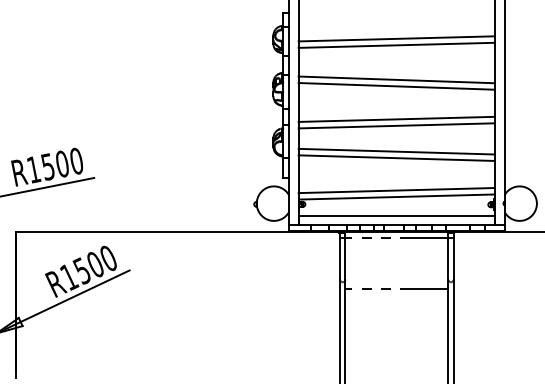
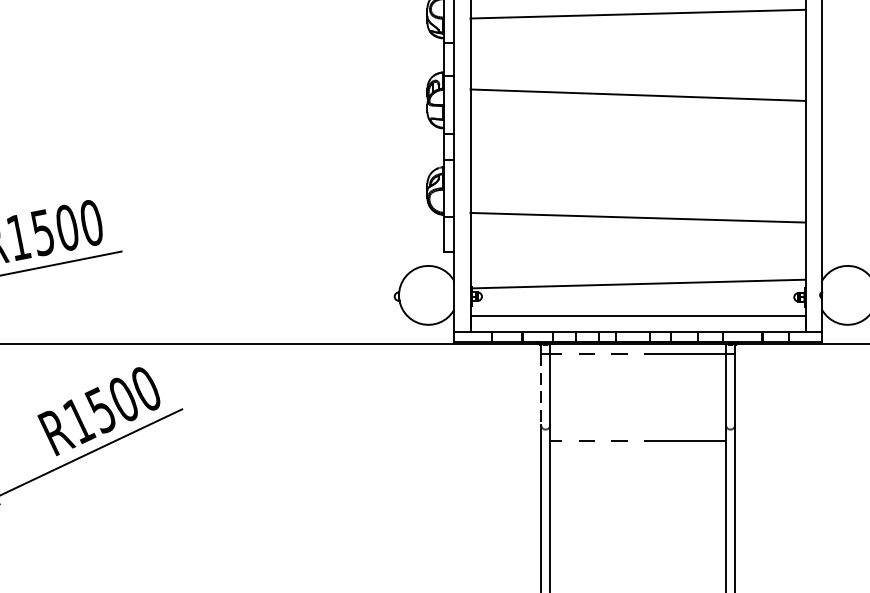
line: (396, 44) -> (637, 23), removed
line: (396, 79) -> (637, 83), removed
line: (396, 118) -> (637, 150), removed
line: (396, 125) -> (637, 161), removed
line: (396, 151) -> (637, 206), removed
line: (396, 190) -> (637, 272), removed
line: (339, 258) -> (540, 388), solid -> dashed

